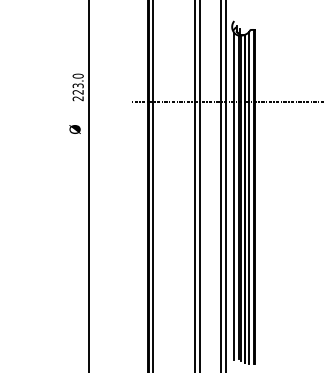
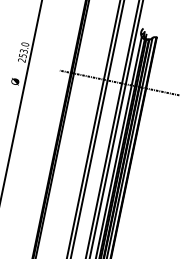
text: (77, 92) -> (22, 55), 223.0 -> 253.0

